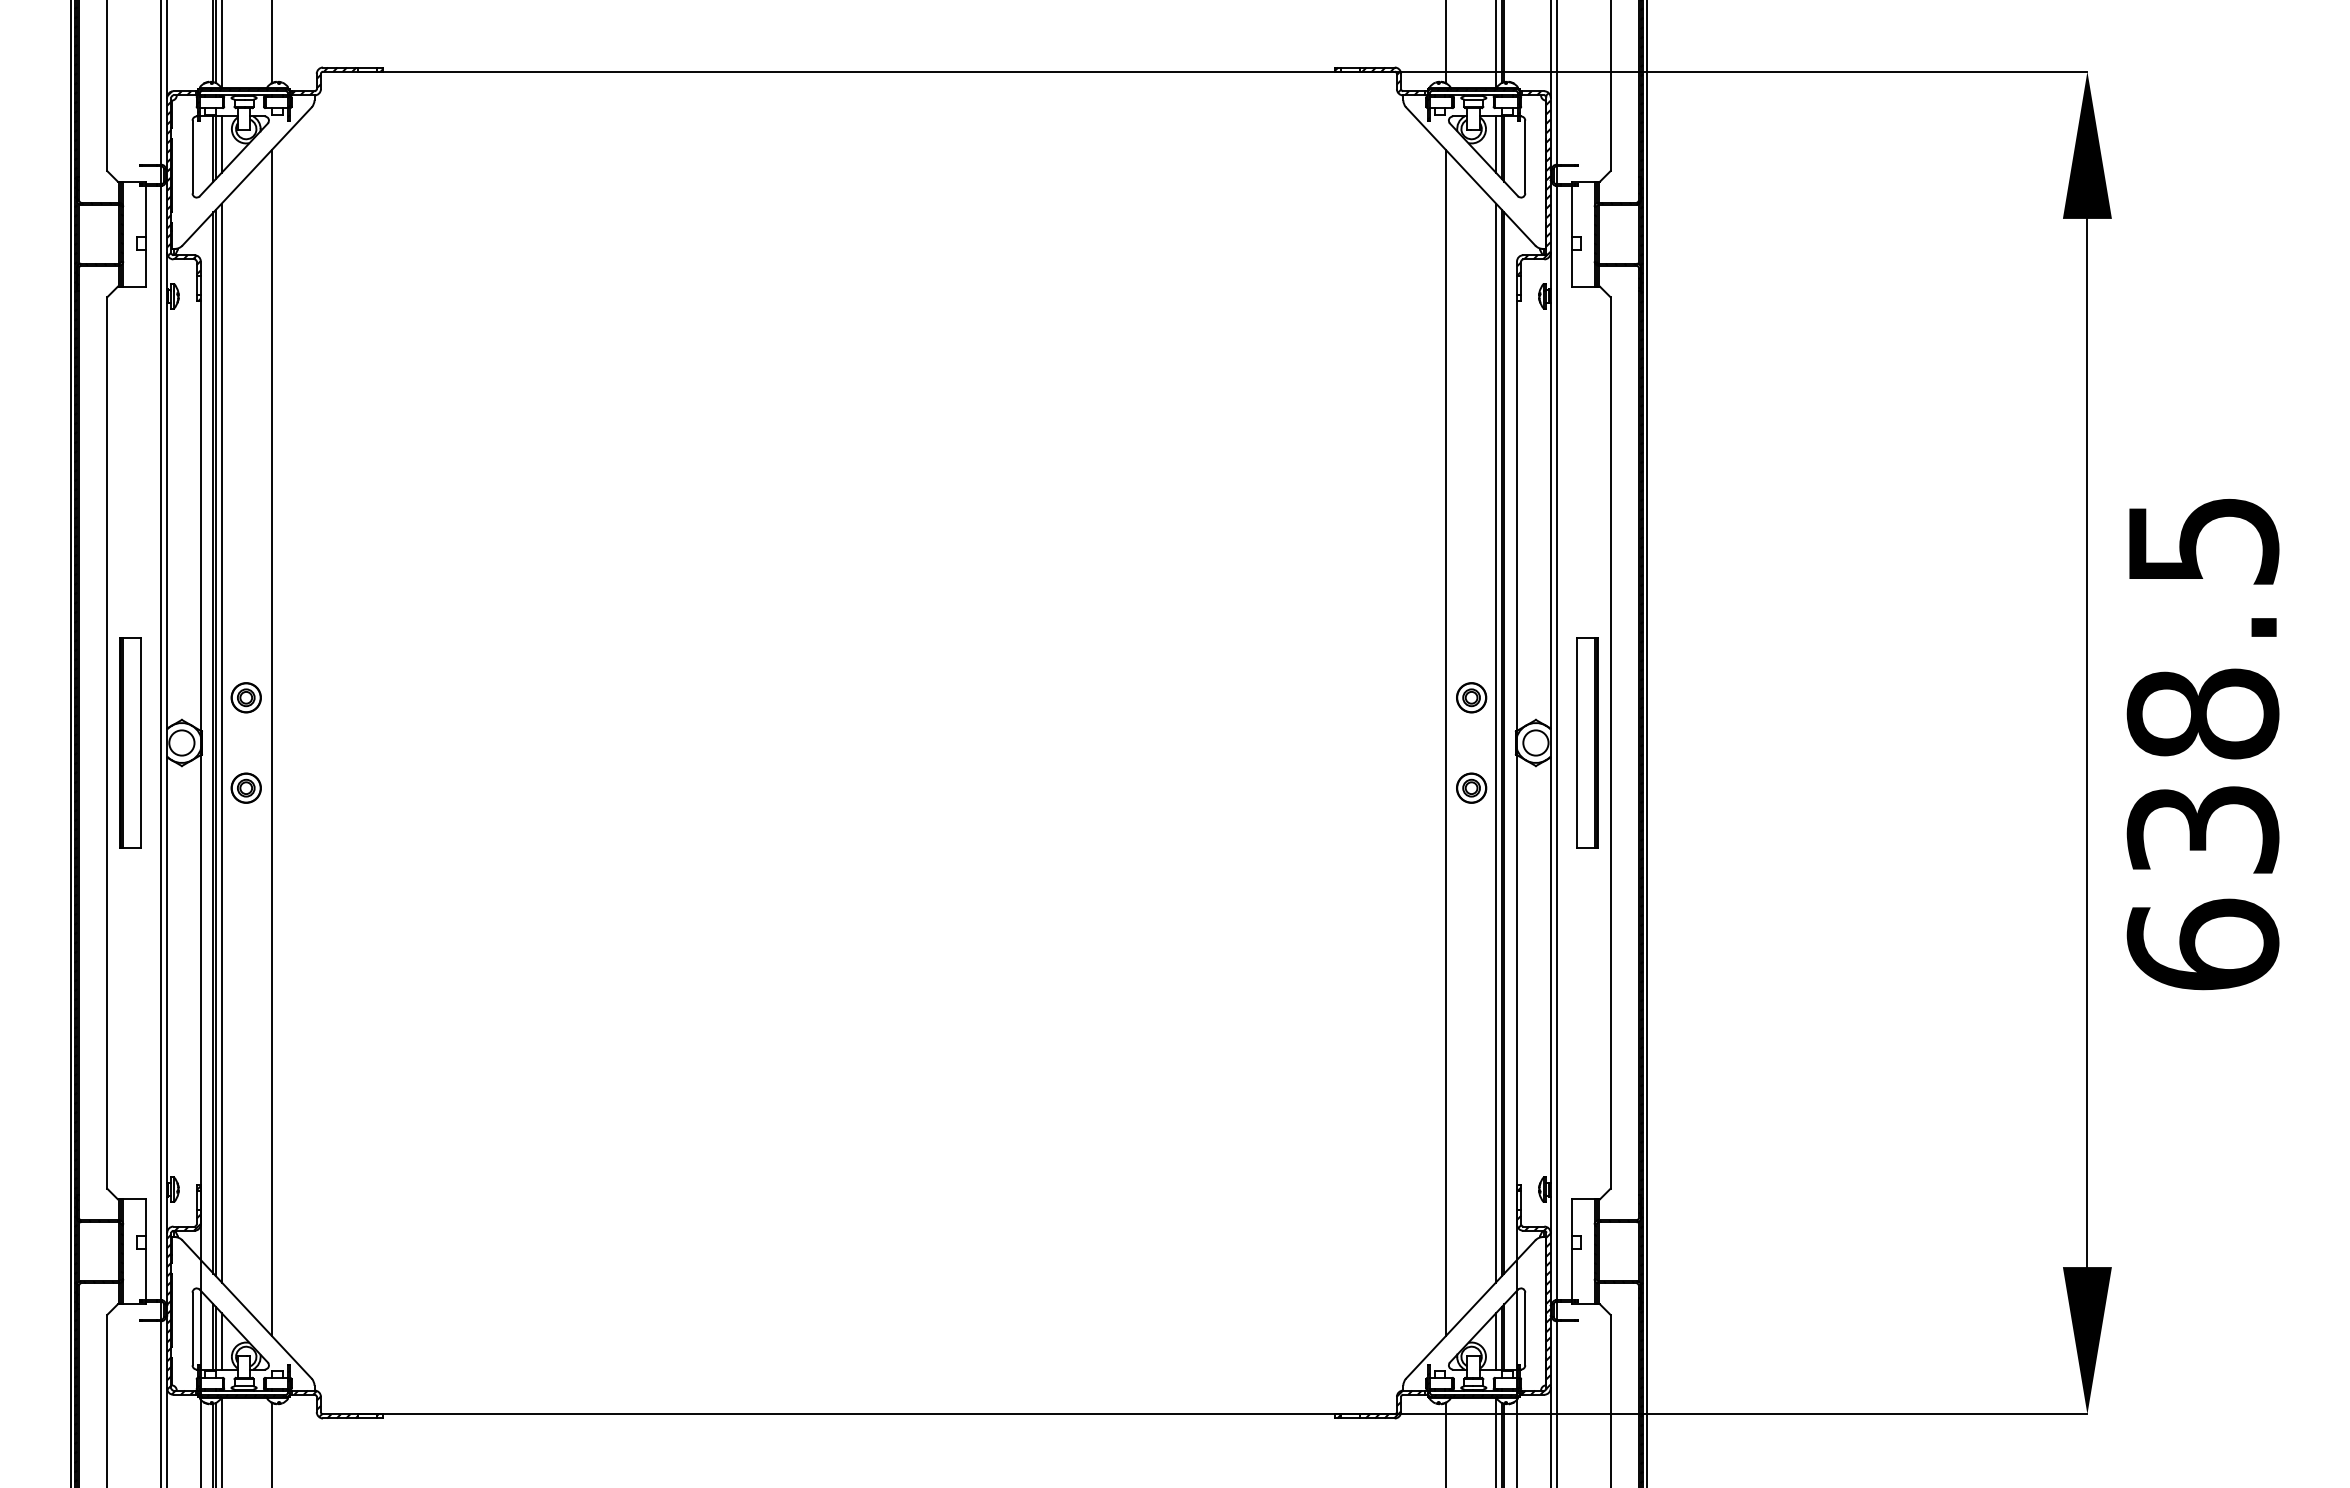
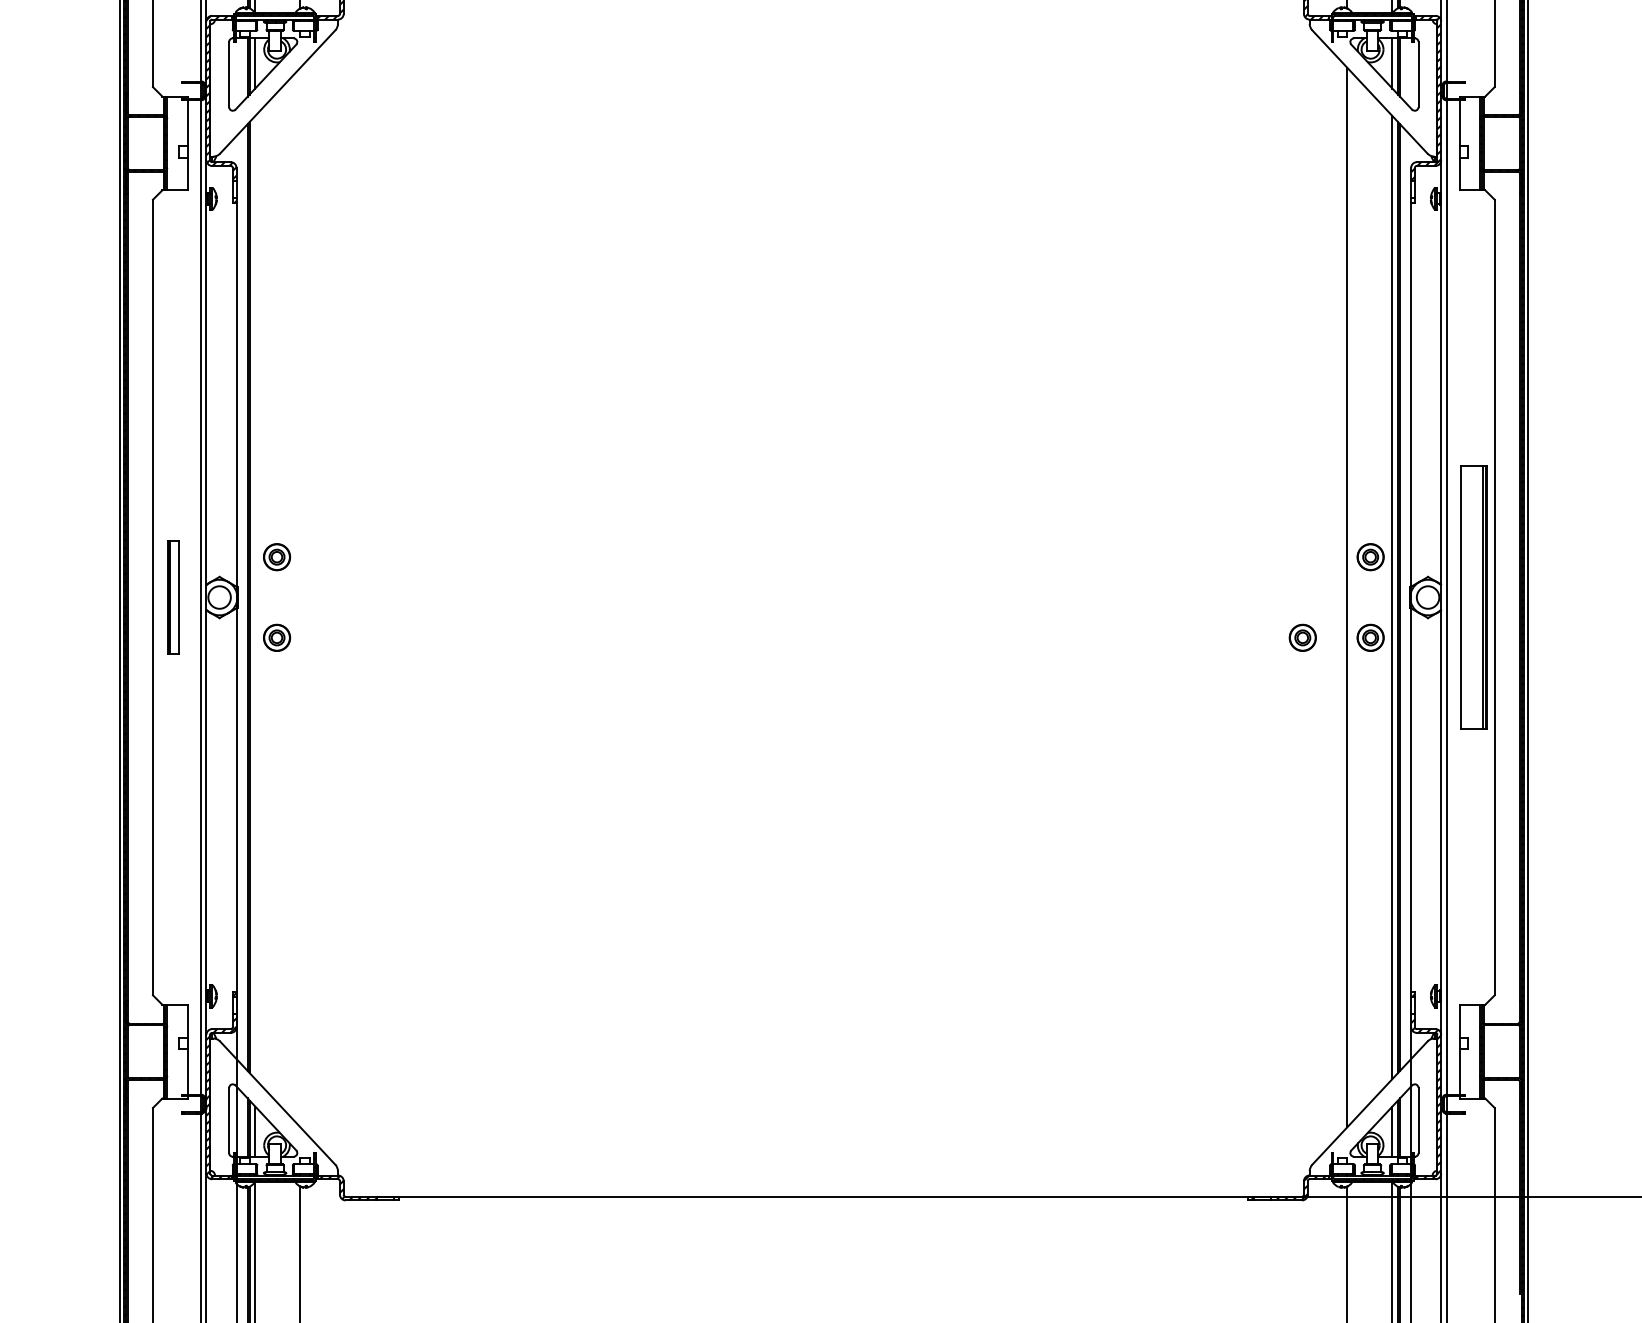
part: (130, 742) -> (173, 597), size x0.6
line: (221, 742) -> (254, 597), removed
line: (272, 742) -> (300, 597), removed
part: (1587, 742) -> (1474, 597), size x1.4
part: (1395, 787) -> (1302, 637), added

